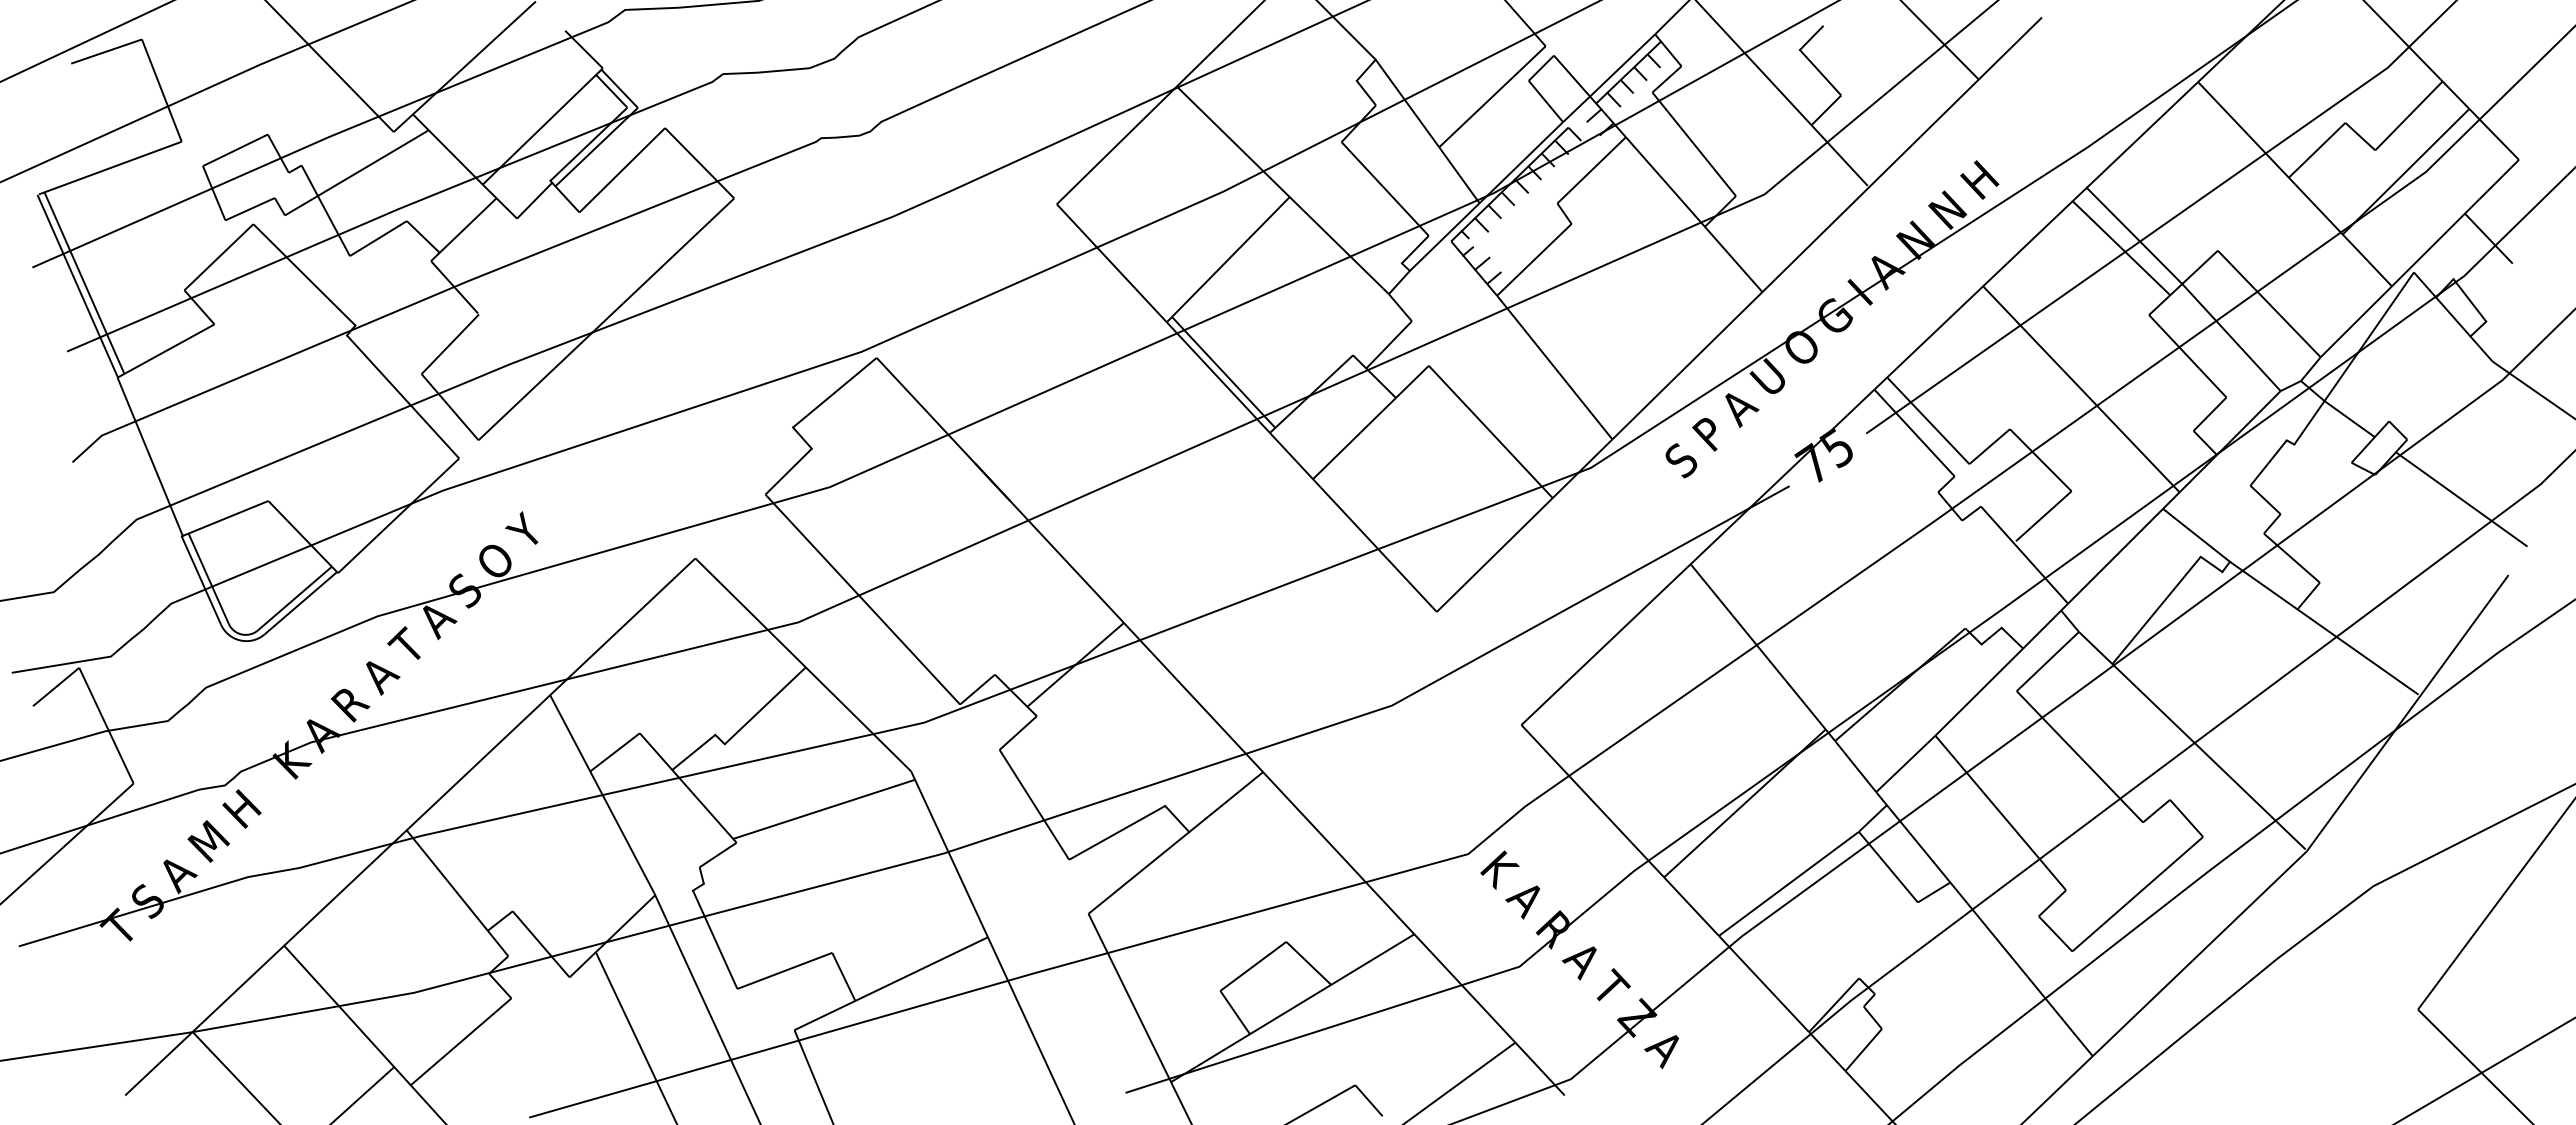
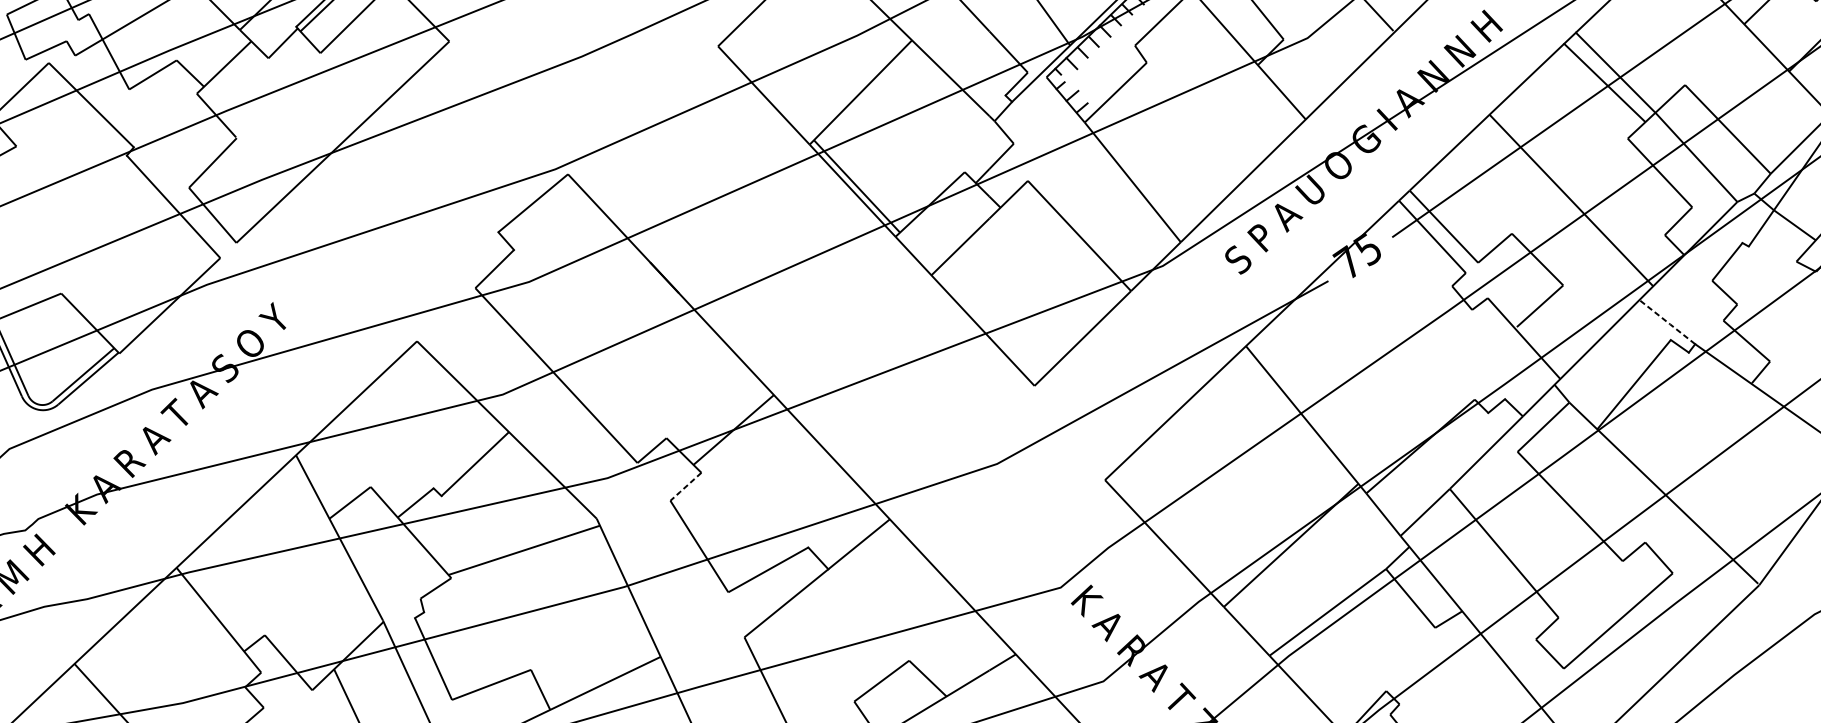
line: (2197, 536) -> (1668, 323), solid -> dashed
line: (1018, 732) -> (686, 486), solid -> dashed

